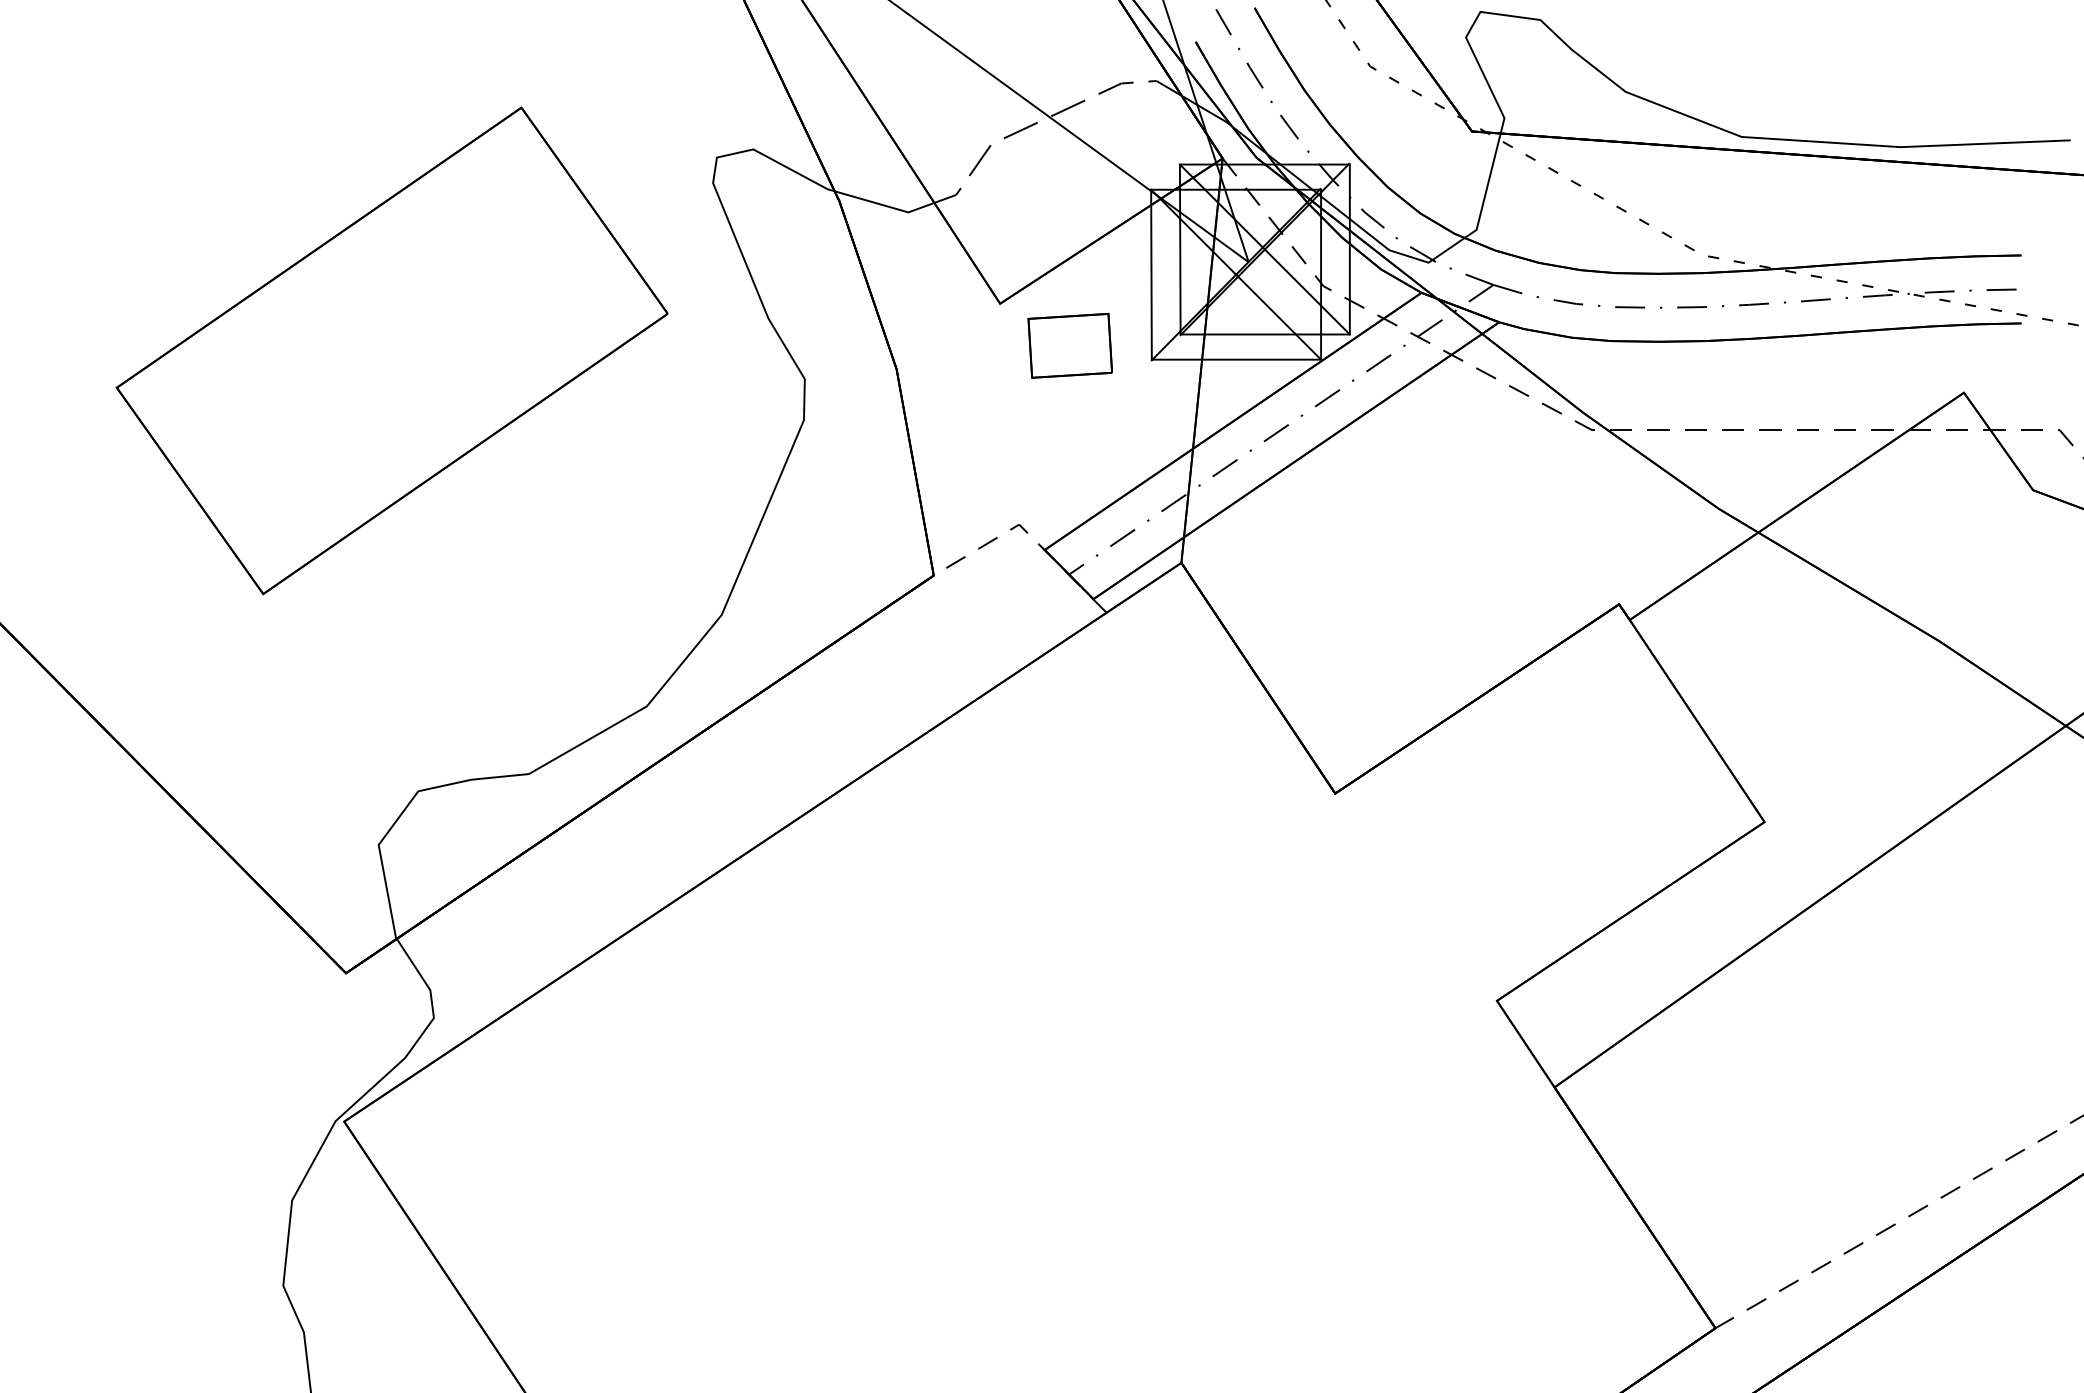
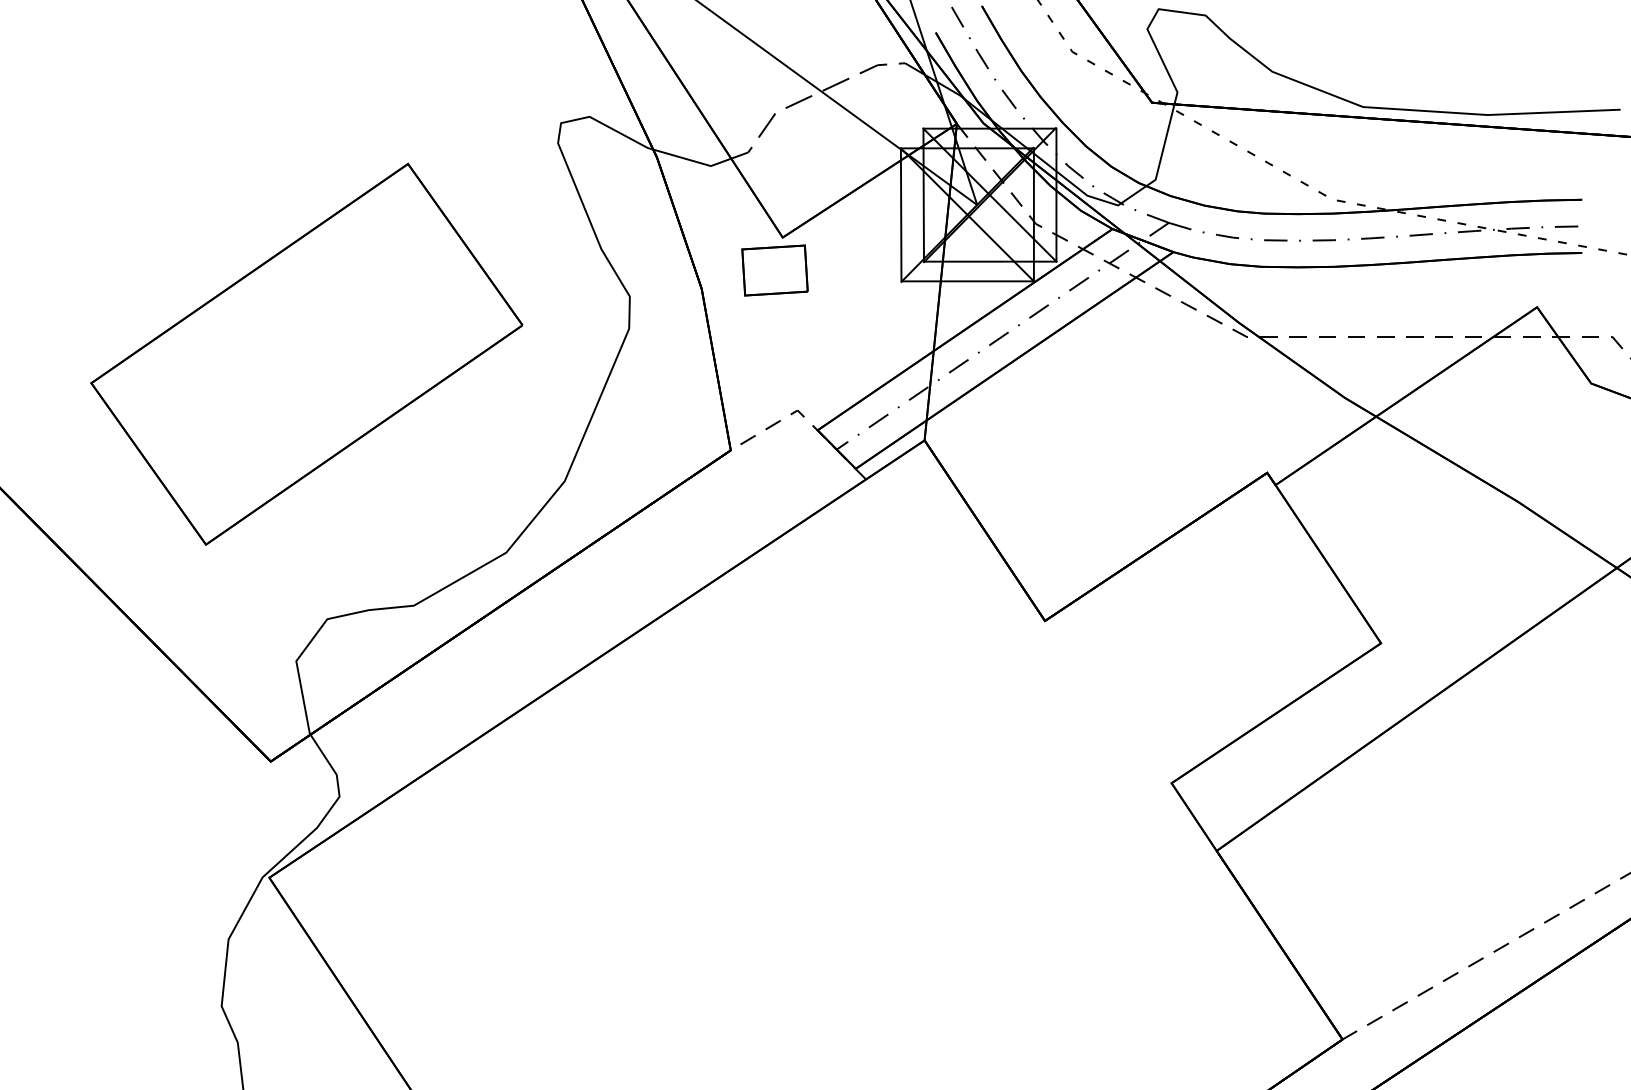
part: (1069, 345) -> (774, 270), moved
part: (391, 350) -> (306, 354), moved

